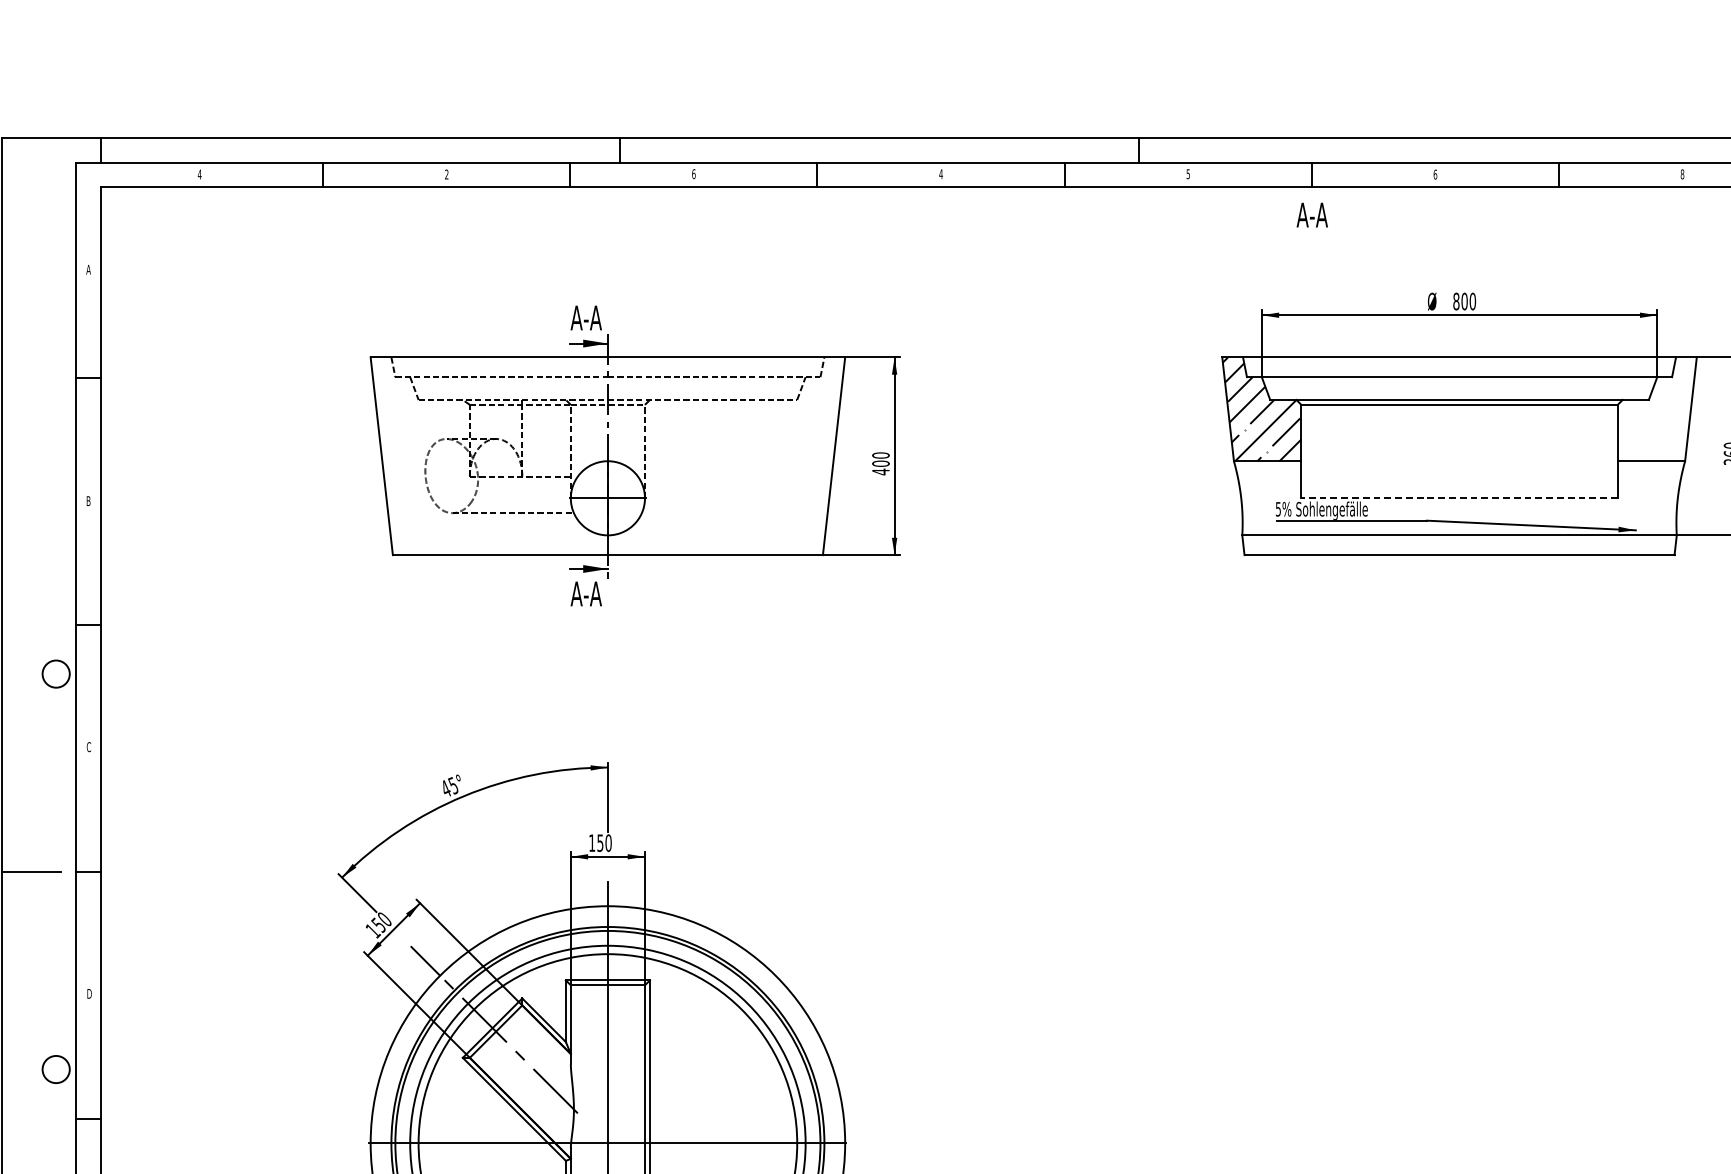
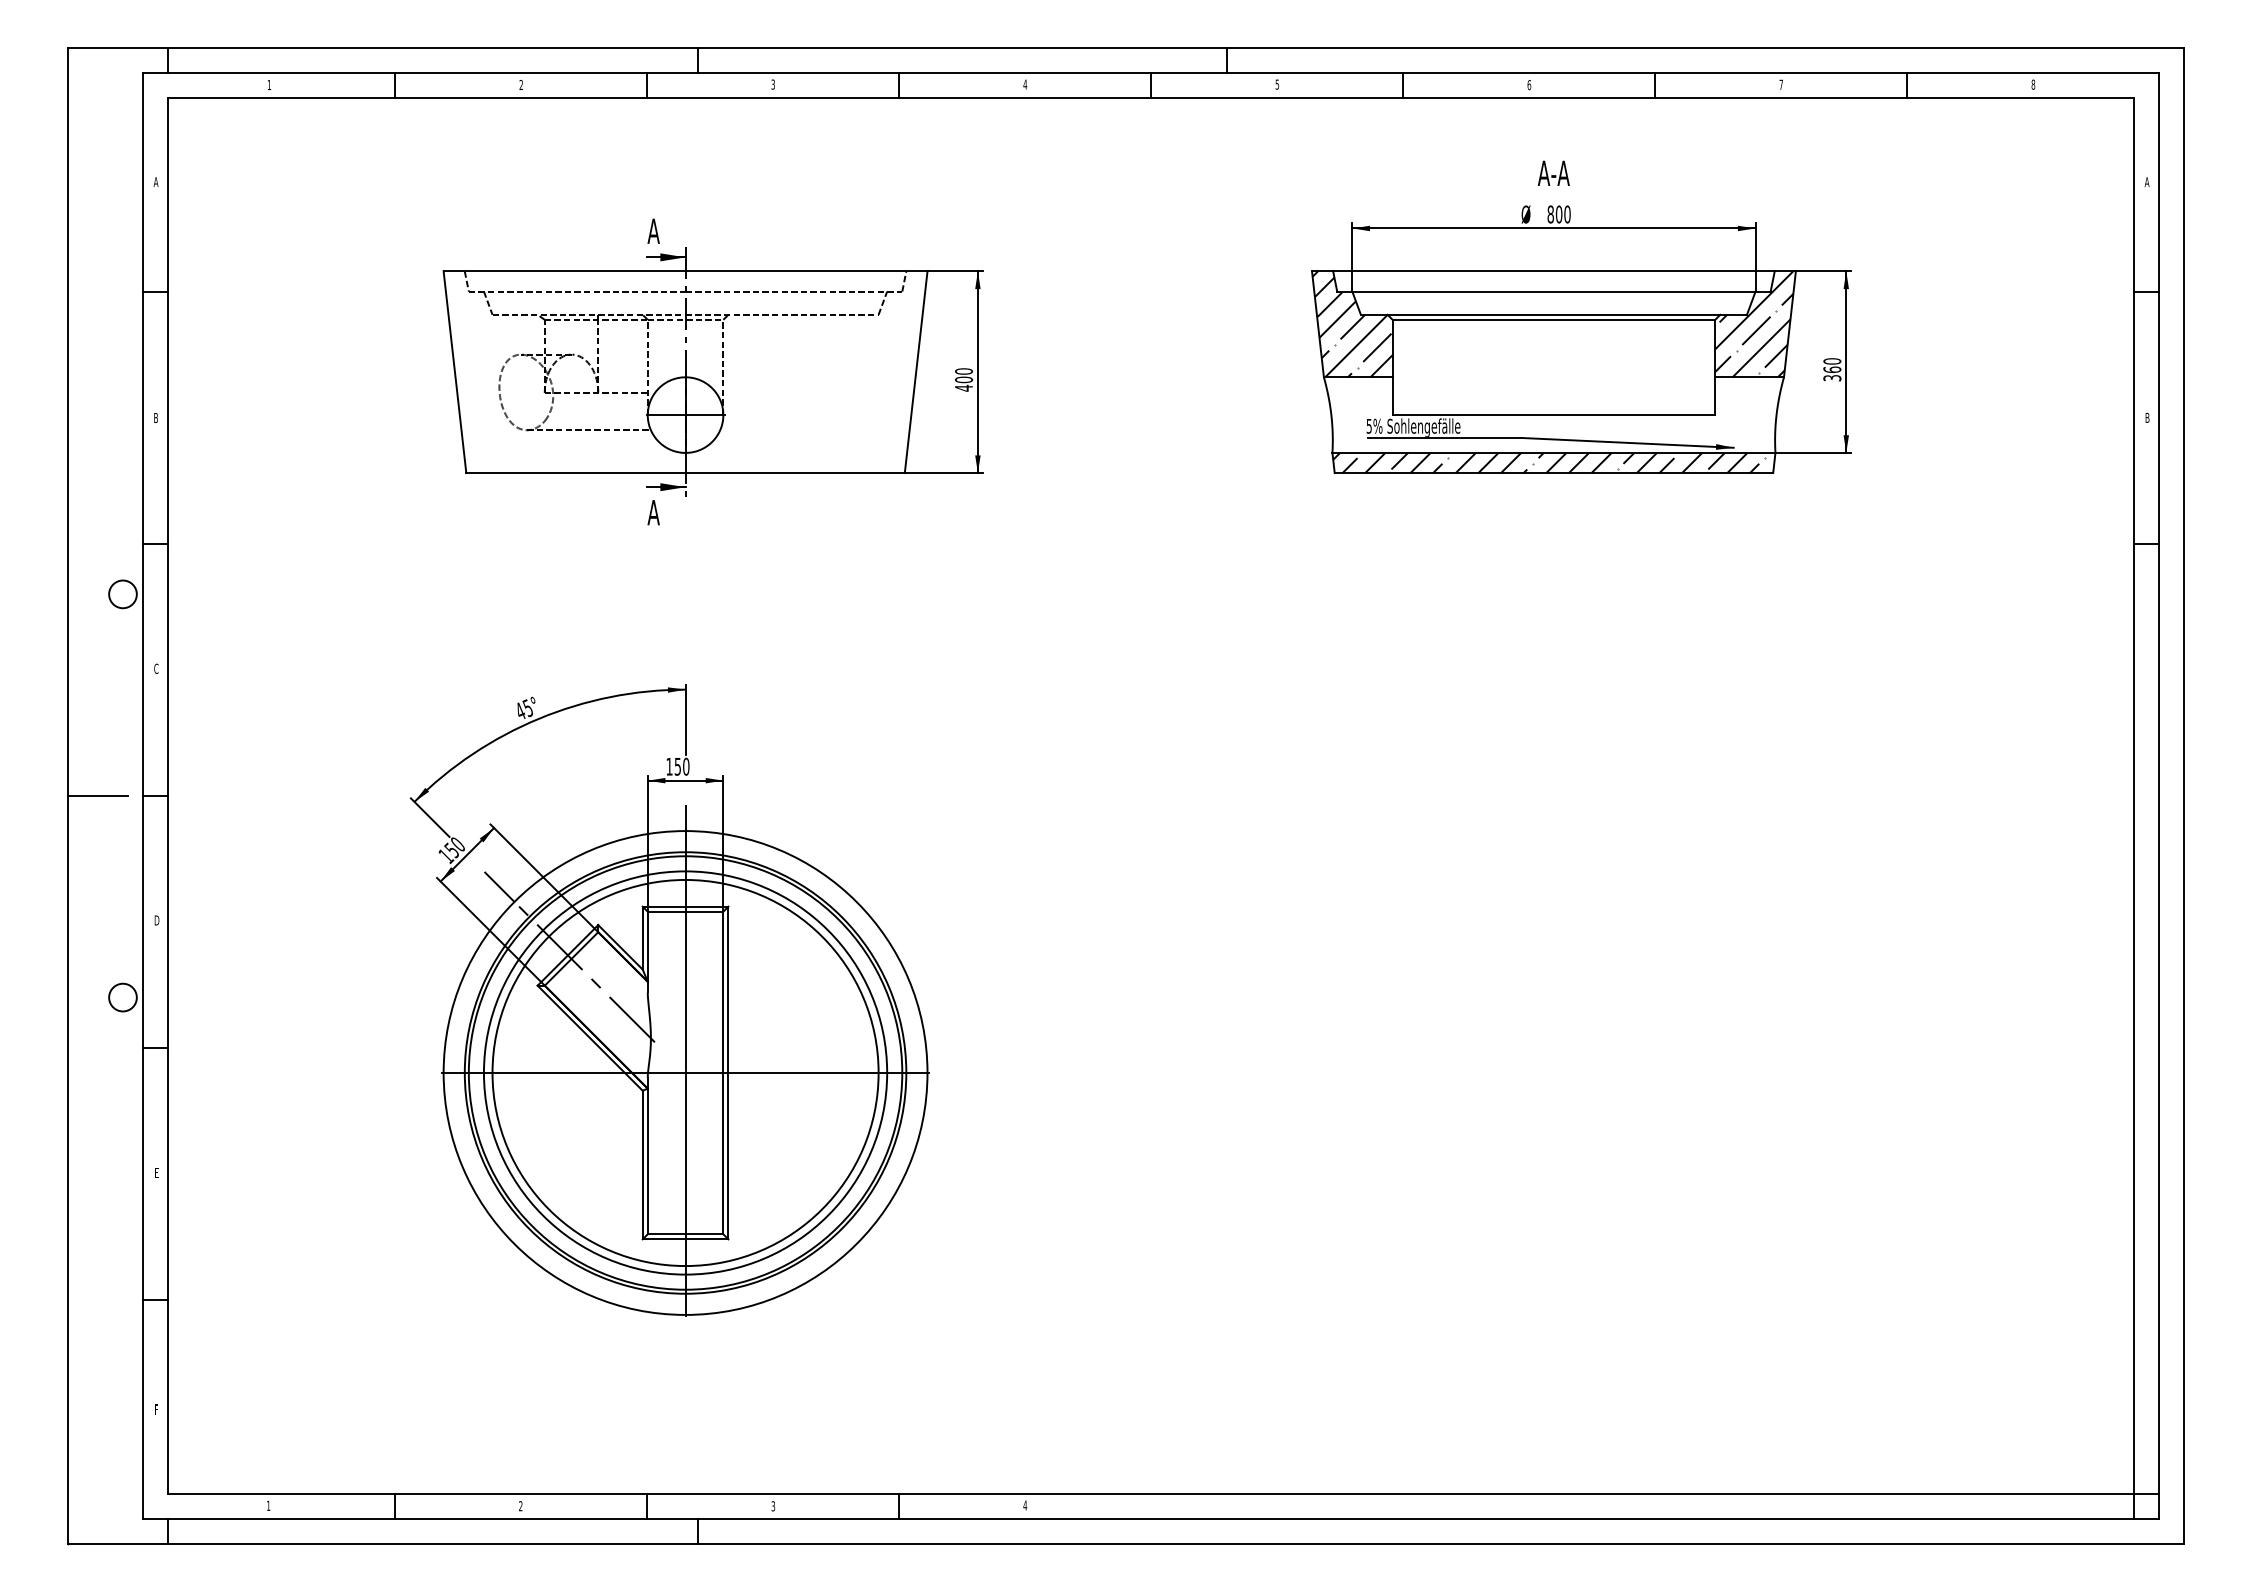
text: (694, 174) -> (773, 84), 6 -> 3
text: (1682, 174) -> (1781, 84), 8 -> 7
text: (199, 175) -> (269, 85), 4 -> 1
text: (1311, 214) -> (1553, 172), moved
text: (593, 317) -> (670, 230), A-A -> A
hatch: (1656, 409) -> (1754, 324), added
line: (1459, 498) -> (1553, 415), dashed -> solid
hatch: (1459, 544) -> (1553, 462), added
text: (593, 593) -> (670, 512), A-A -> A

